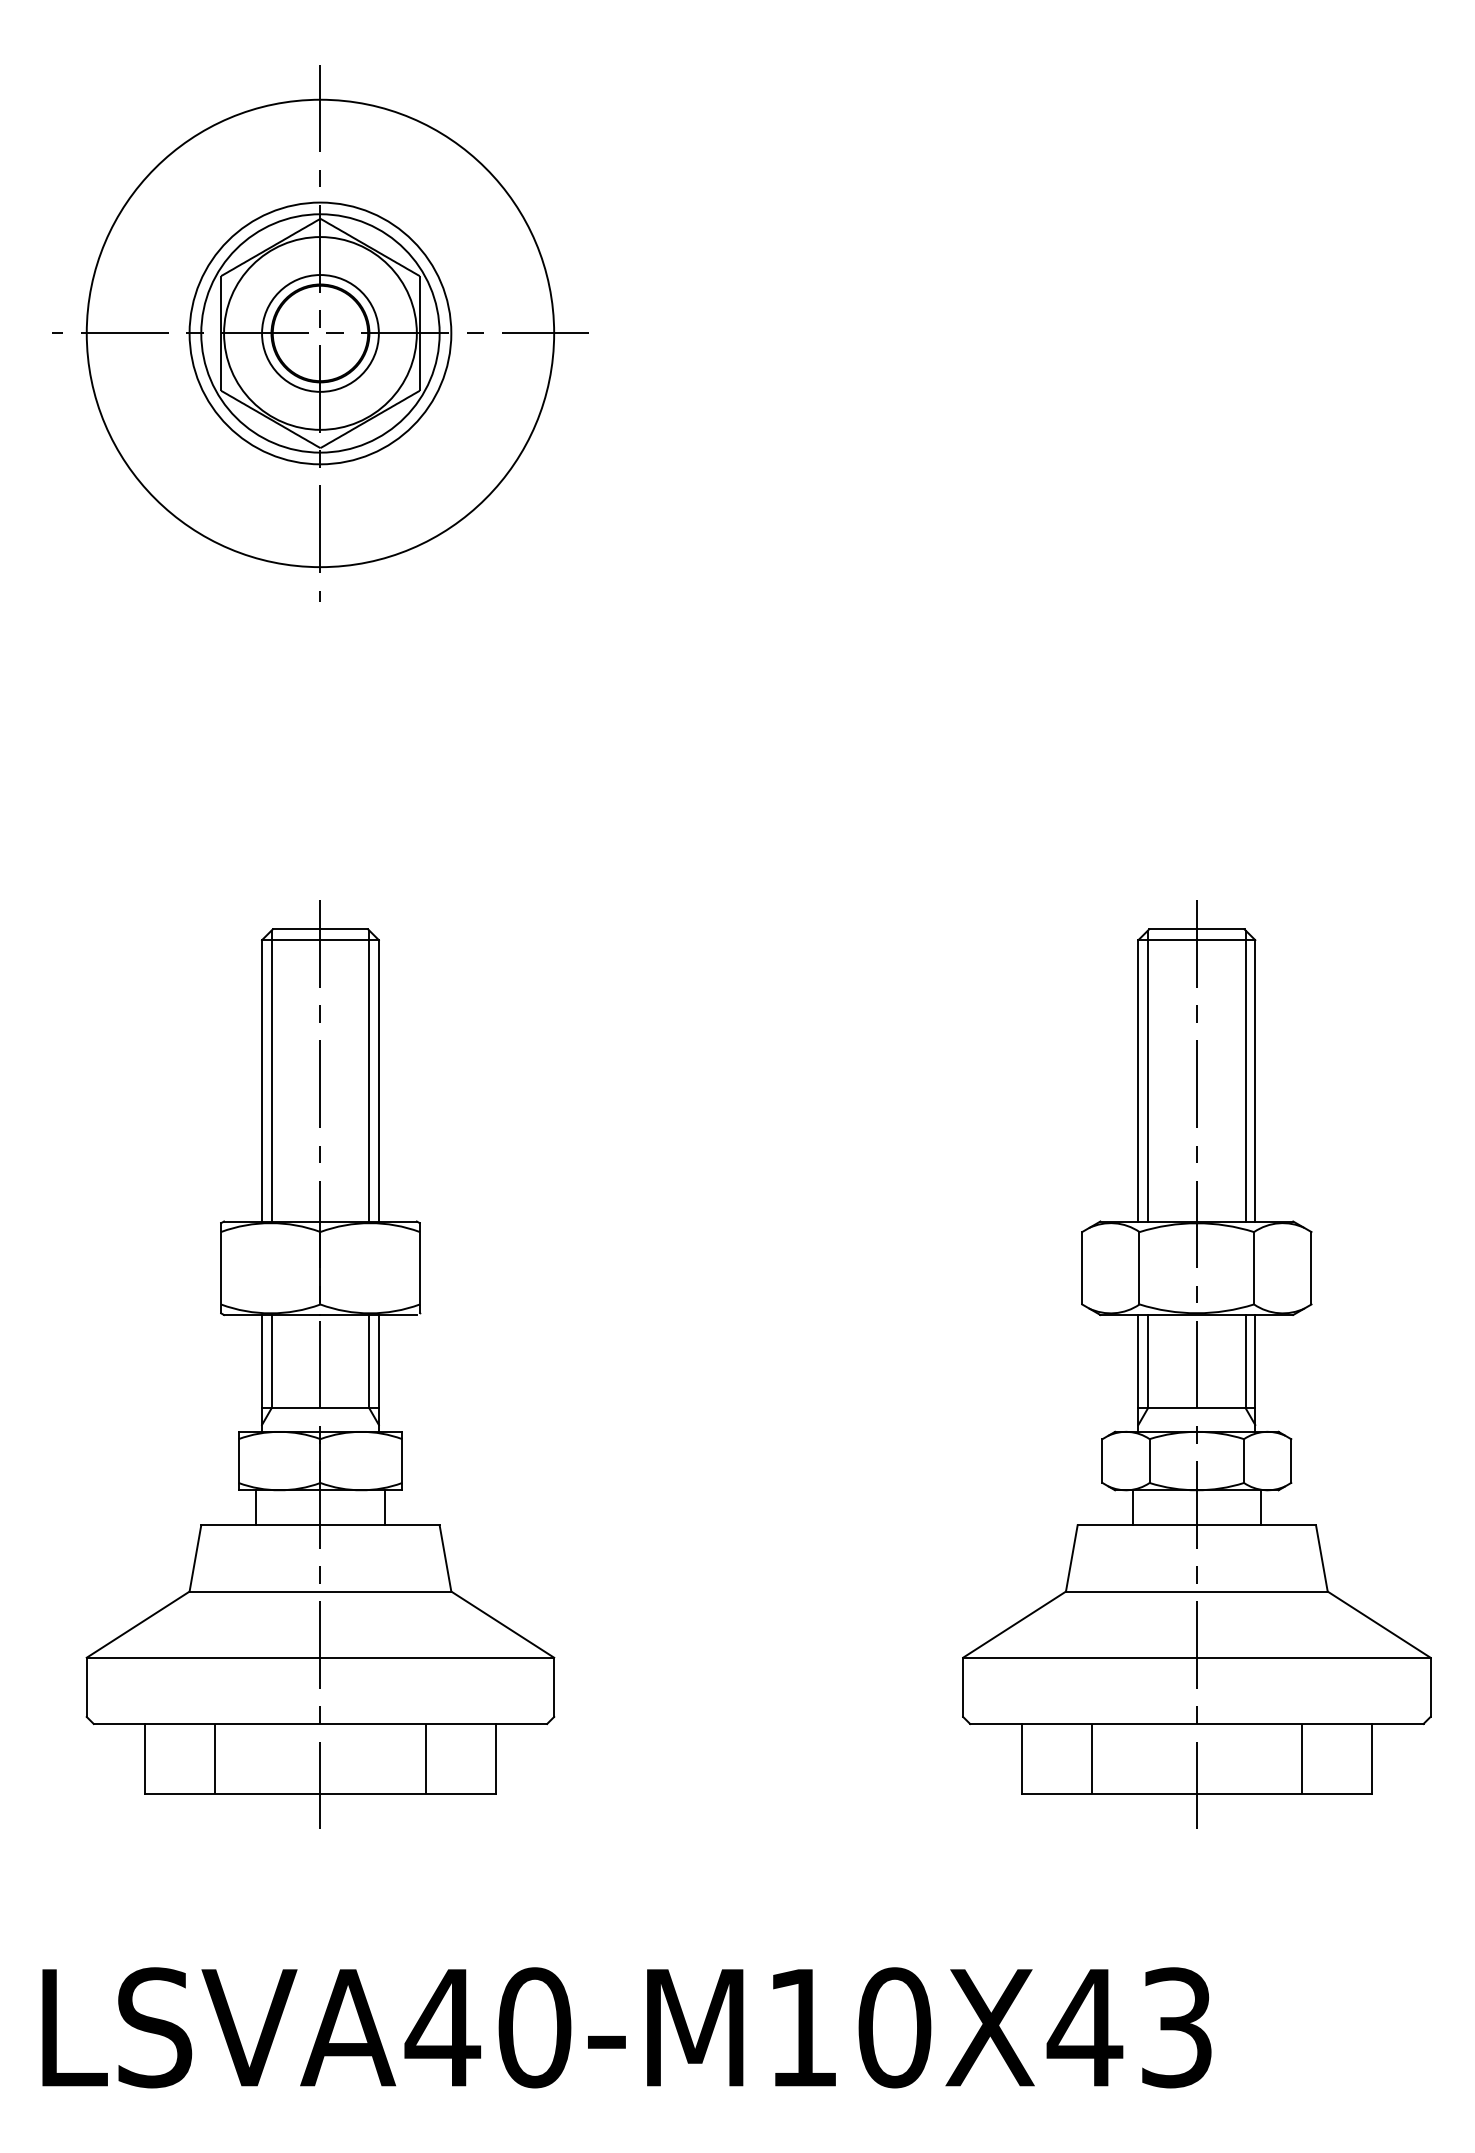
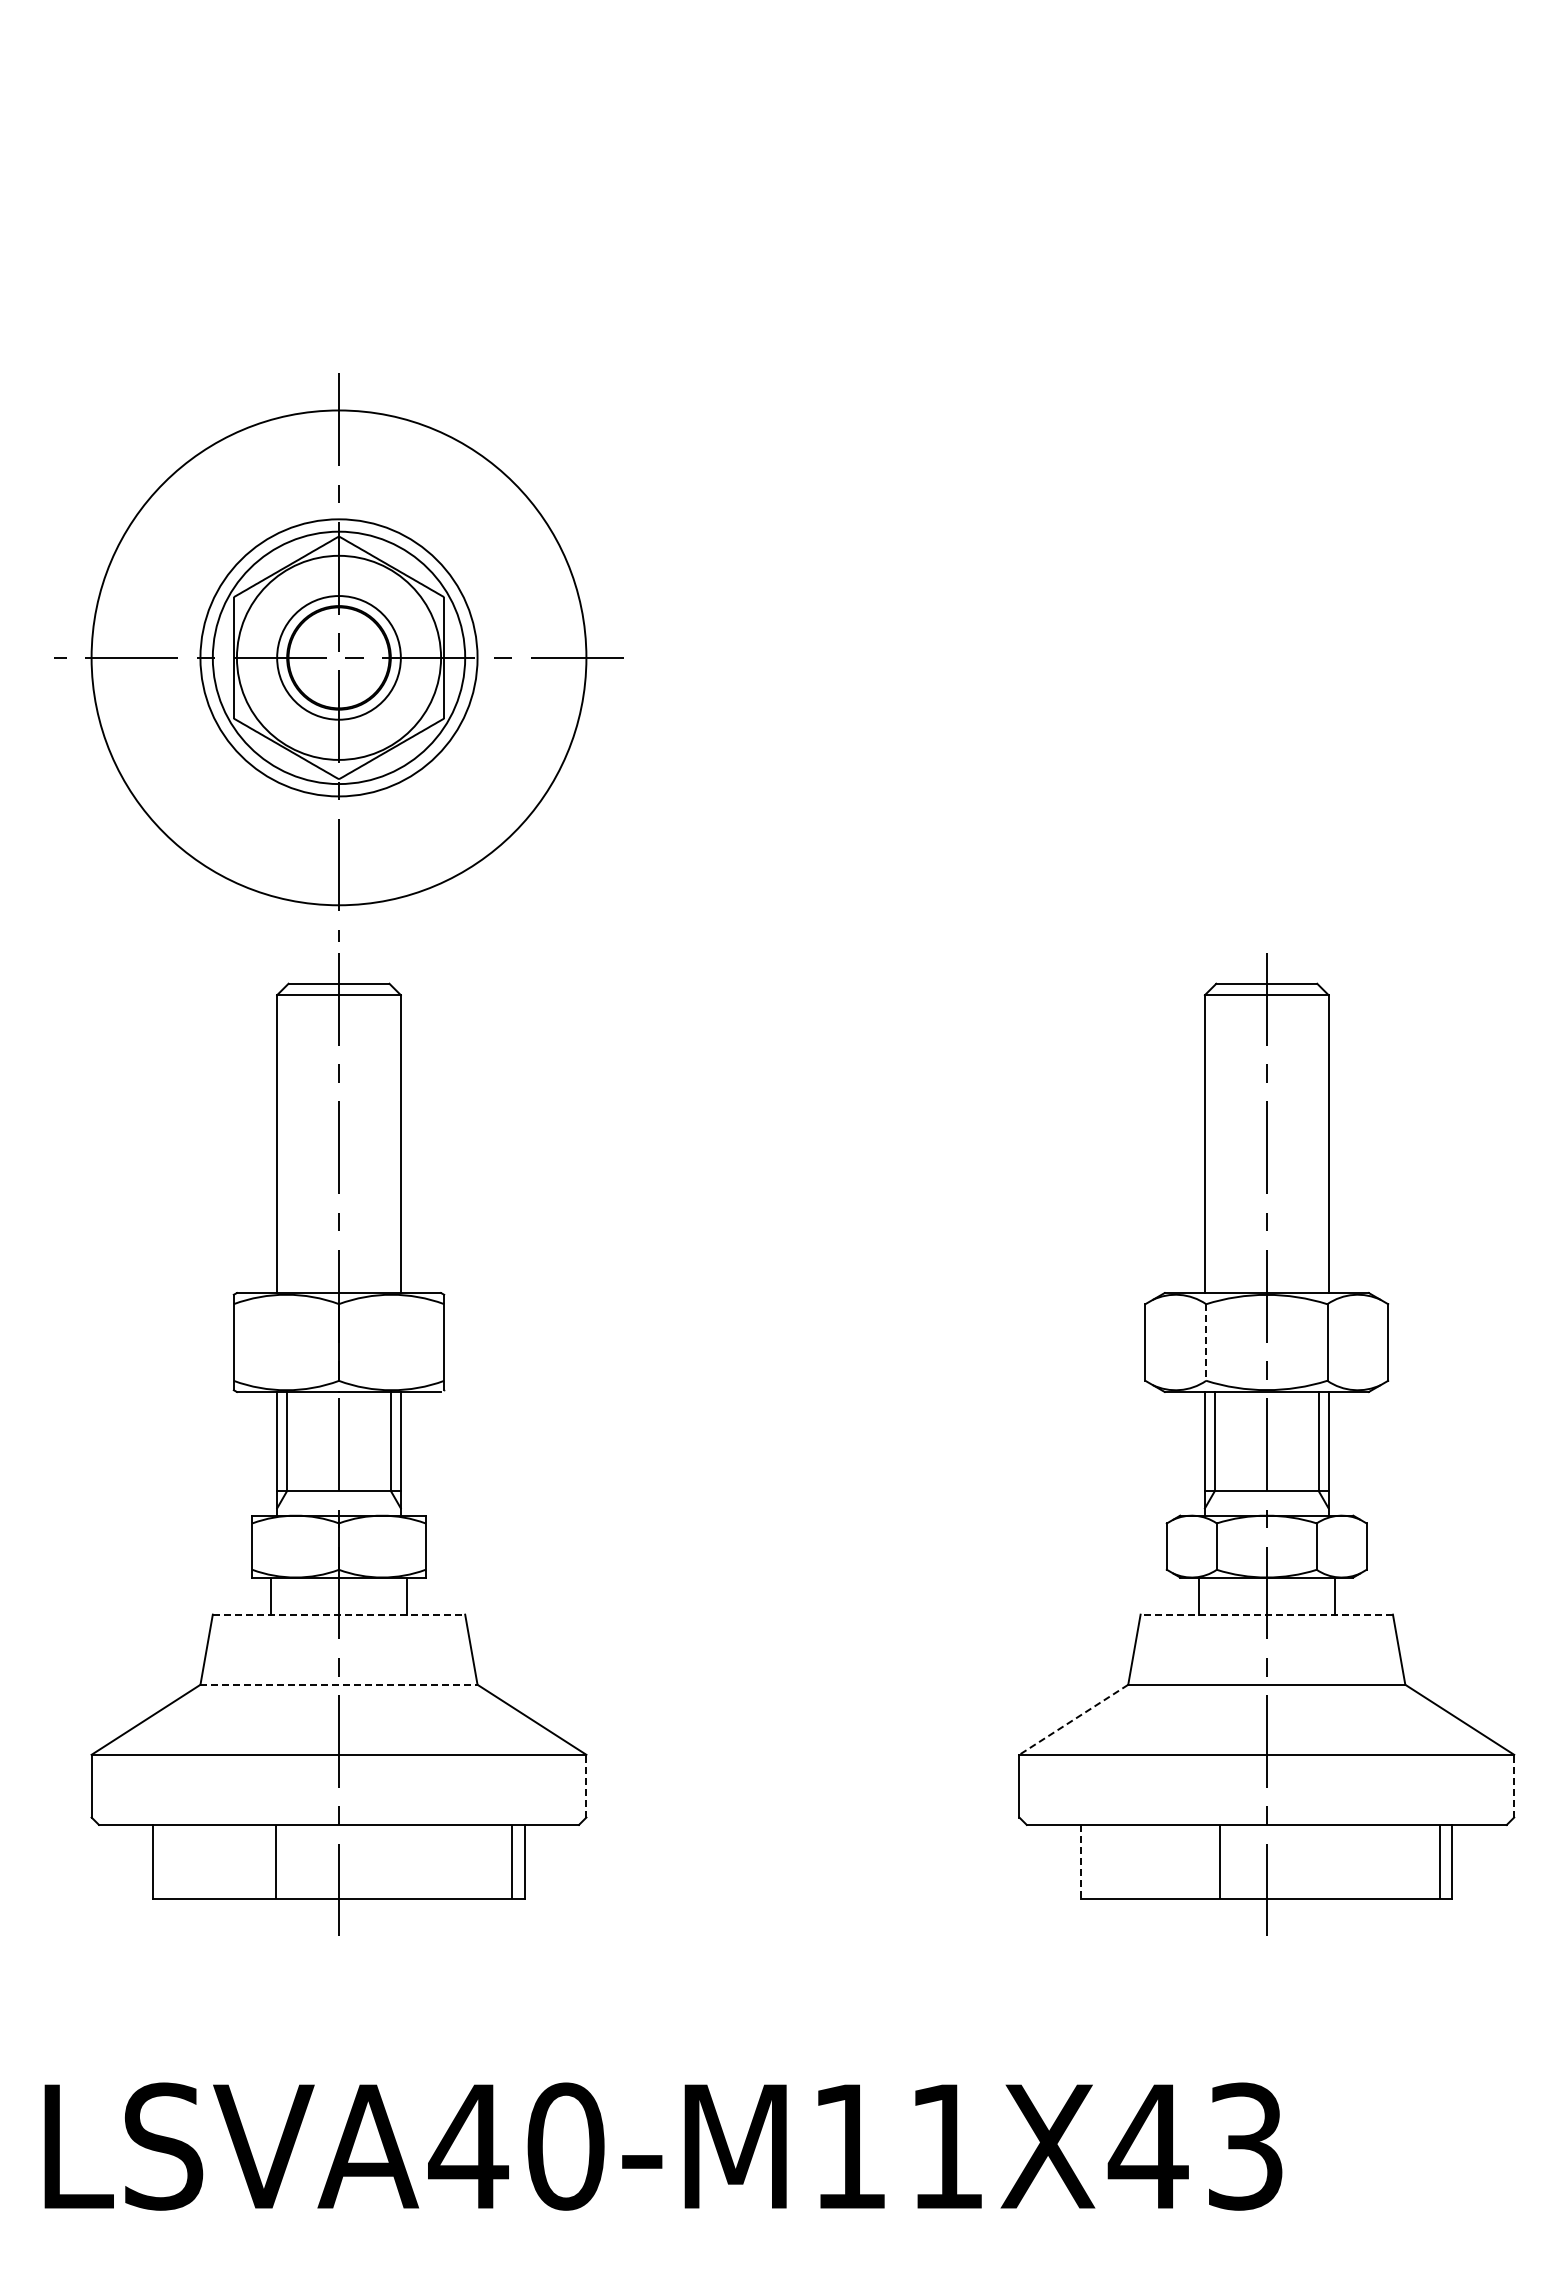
part: (319, 333) -> (338, 657), moved
line: (271, 1076) -> (287, 1139), removed
line: (369, 1076) -> (390, 1139), removed
line: (1147, 1076) -> (1214, 1139), removed
line: (1245, 1076) -> (1318, 1139), removed
line: (1139, 1269) -> (1206, 1343), solid -> dashed
line: (320, 1525) -> (339, 1614), solid -> dashed
line: (1196, 1525) -> (1266, 1614), solid -> dashed
line: (320, 1591) -> (339, 1684), solid -> dashed
line: (1014, 1624) -> (1073, 1719), solid -> dashed
line: (554, 1686) -> (586, 1785), solid -> dashed
line: (1430, 1686) -> (1514, 1785), solid -> dashed
line: (215, 1758) -> (275, 1861), moved
line: (425, 1758) -> (512, 1861), moved
line: (1091, 1758) -> (1220, 1861), moved
line: (1302, 1758) -> (1440, 1861), moved
line: (1021, 1759) -> (1081, 1862), solid -> dashed
text: (894, 2027) -> (946, 2146), LSVA40-M10X43 -> LSVA40-M11X43

